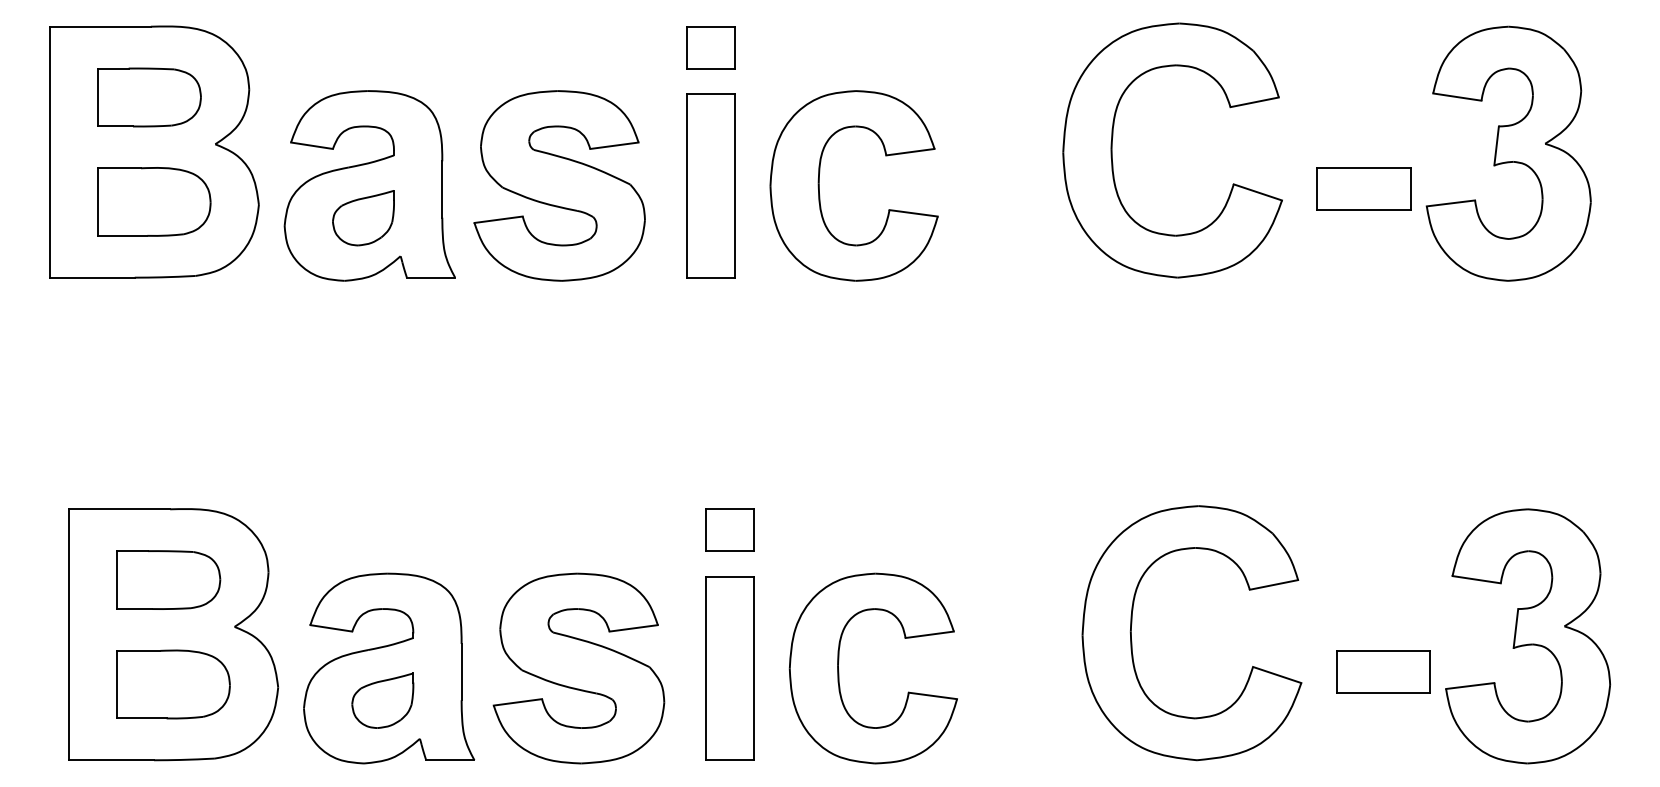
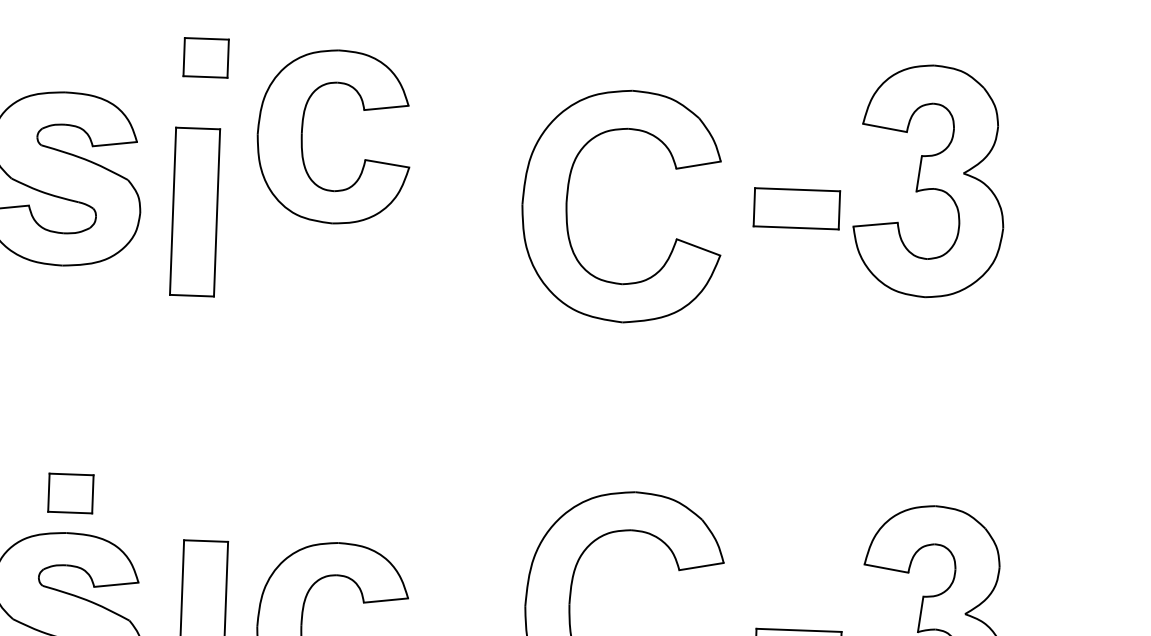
part: (1112, 150) -> (567, 204), moved
part: (710, 185) -> (194, 211), moved
part: (819, 185) -> (302, 135), moved
part: (729, 529) -> (70, 492), moved

